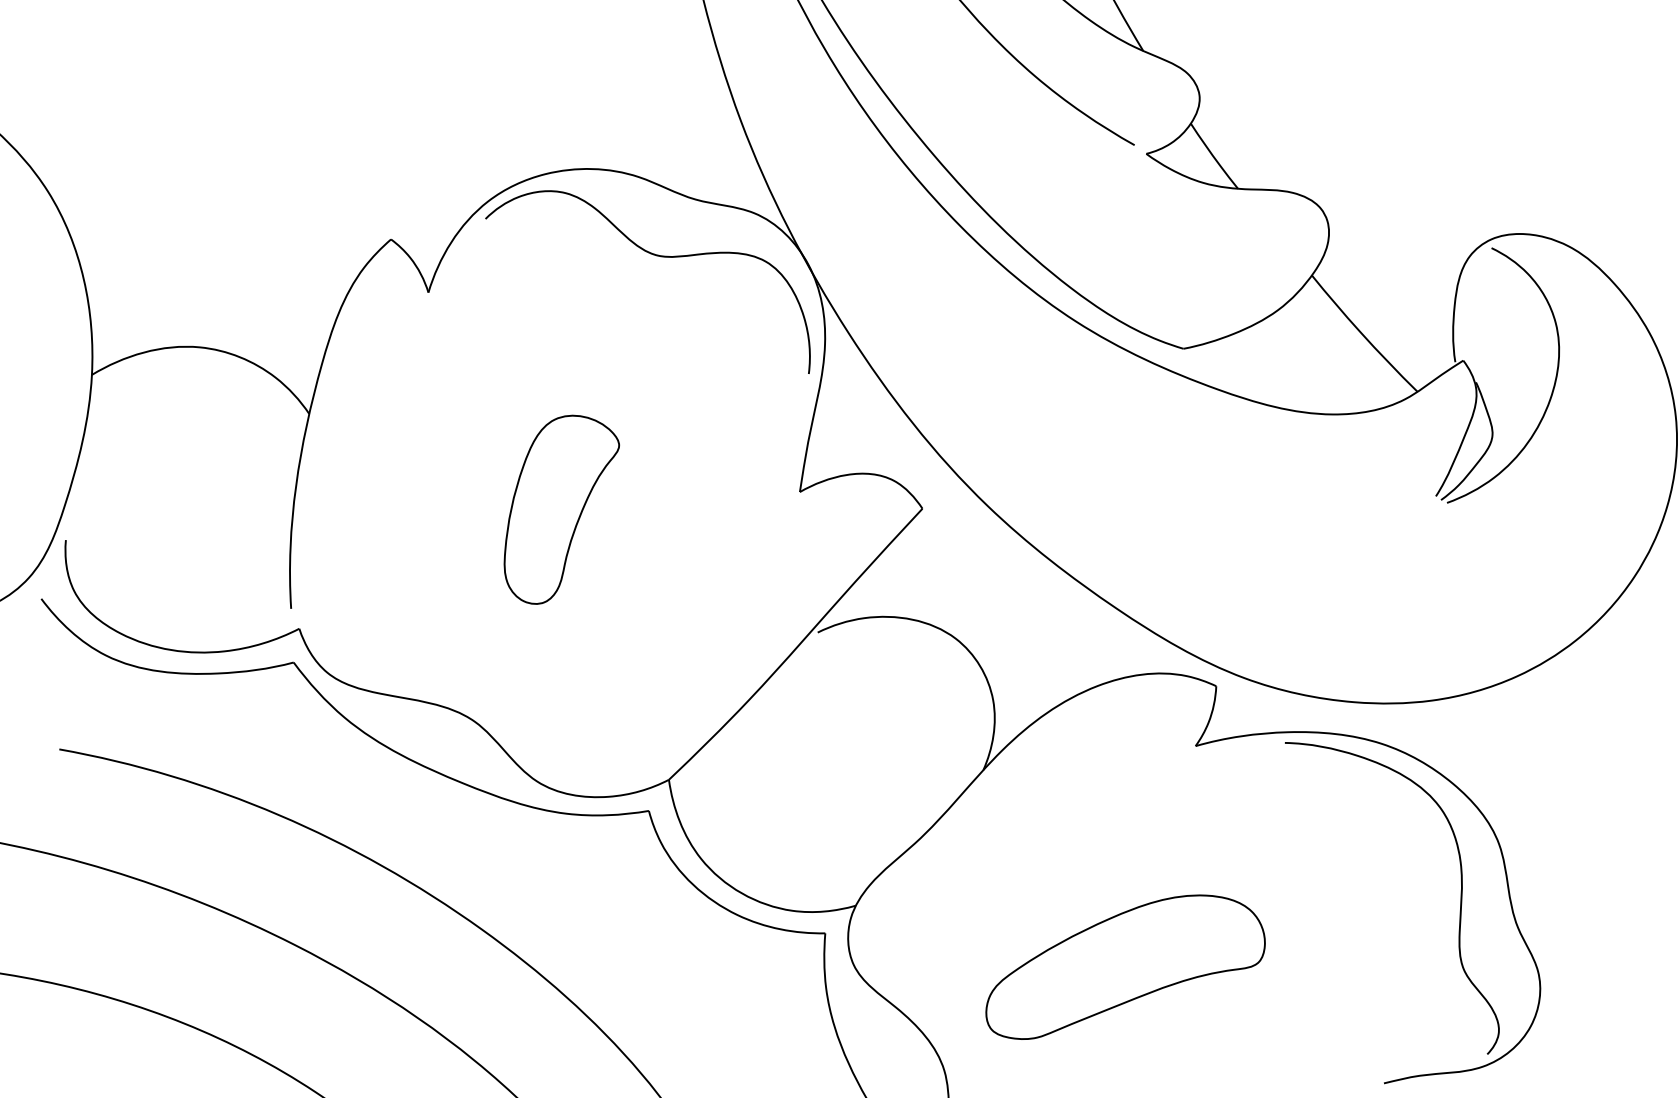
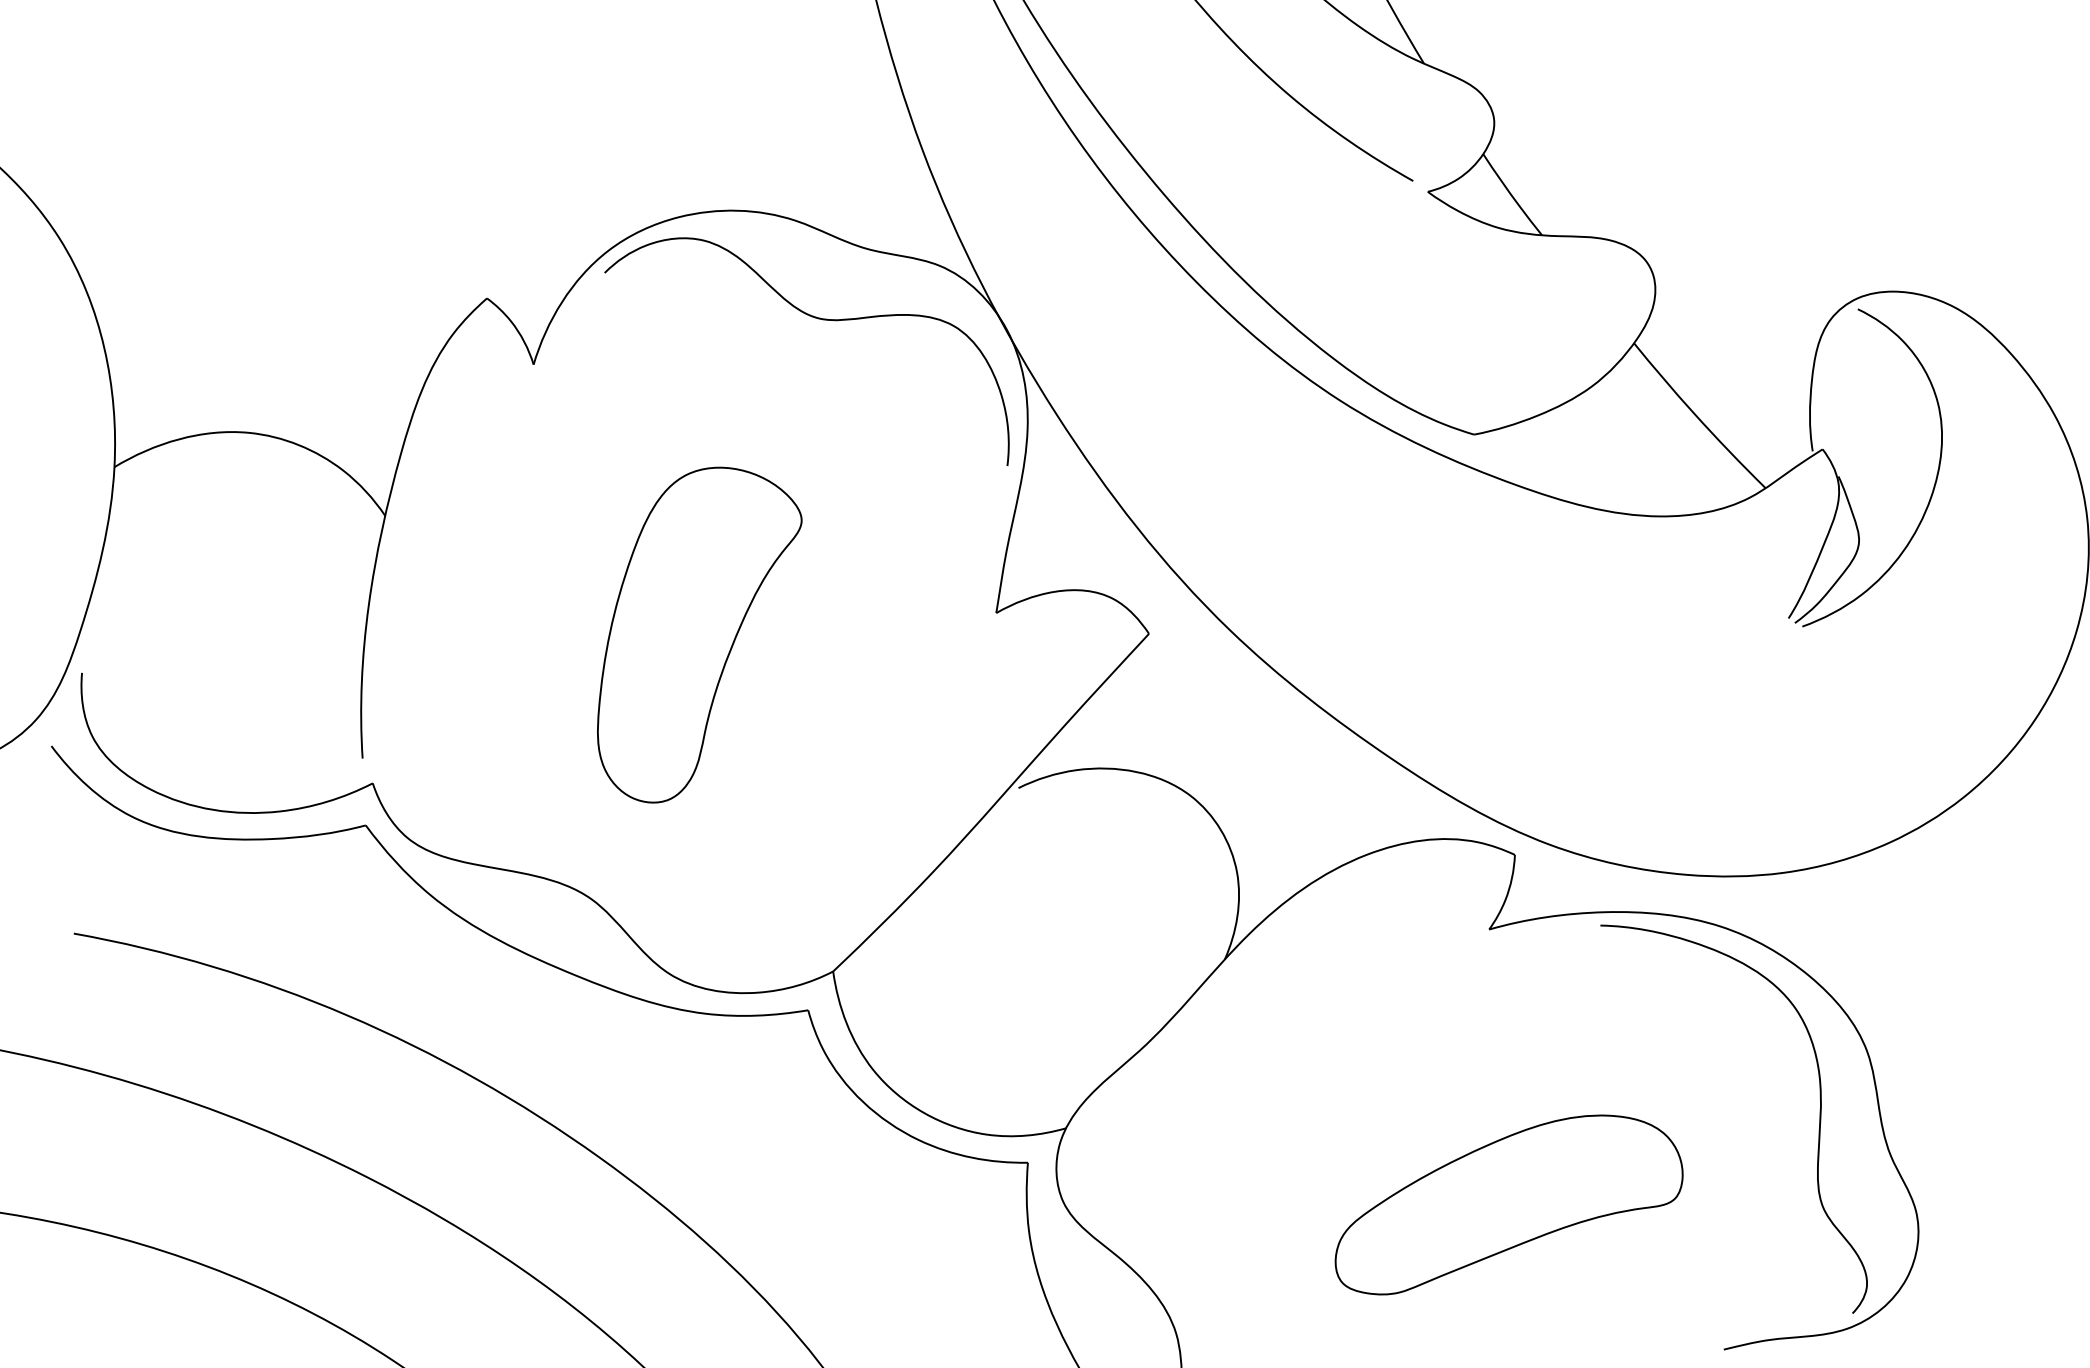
part: (561, 509) -> (699, 634), size x1.43
part: (1125, 966) -> (1508, 1204), moved

